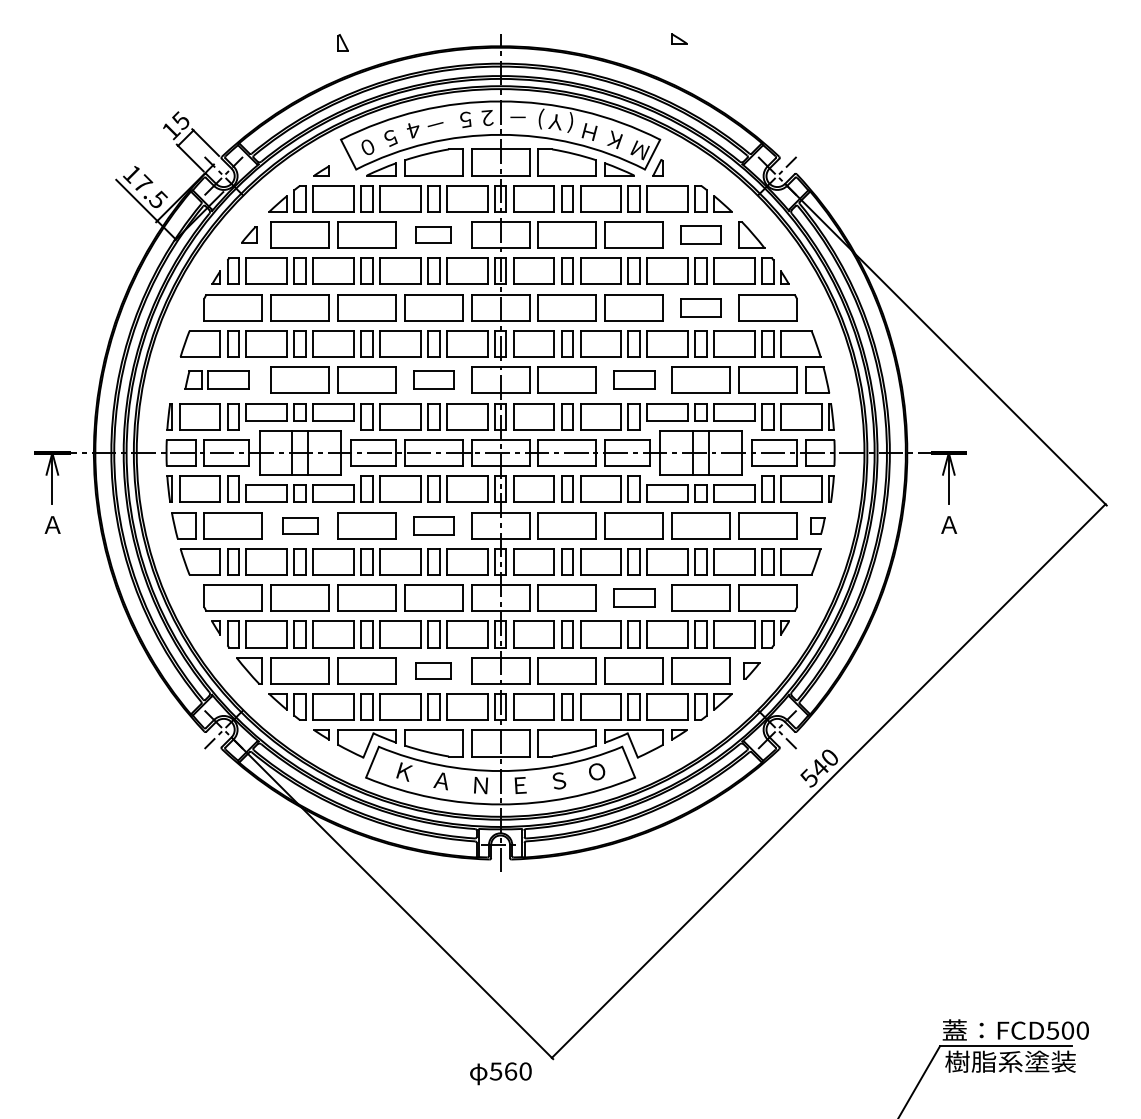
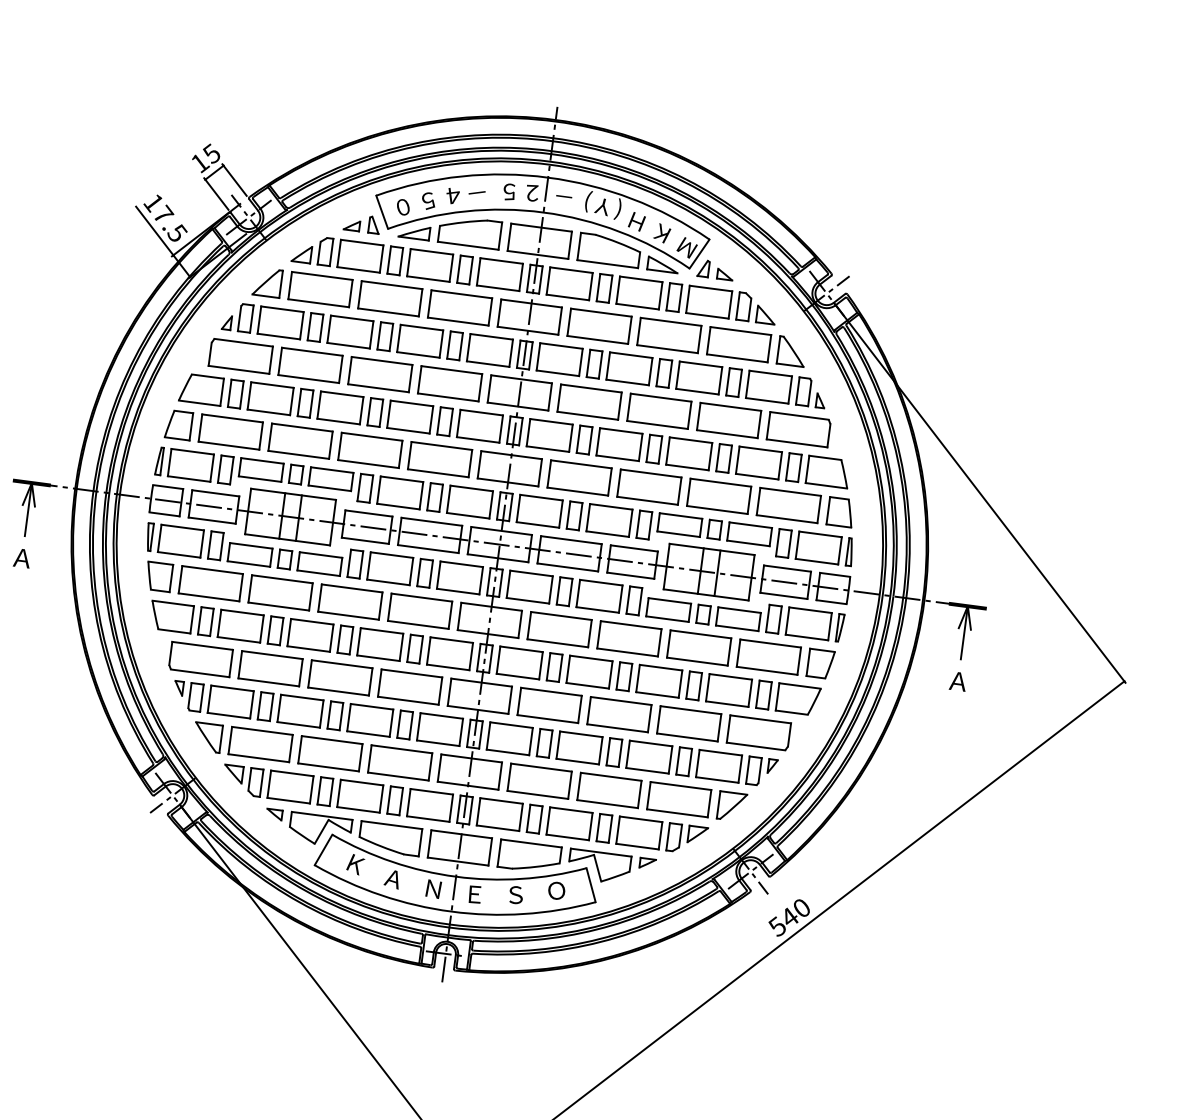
part: (679, 38) -> (725, 274), moved
part: (342, 42) -> (374, 224), moved
part: (249, 234) -> (267, 282), size x1.67
part: (433, 234) -> (459, 307), size x1.67
part: (700, 234) -> (738, 344), size x1.43
part: (700, 307) -> (728, 420), size x1.43
part: (216, 379) -> (213, 428), size x1.43
part: (433, 379) -> (439, 458), size x1.43
part: (633, 379) -> (648, 486), size x1.43
part: (299, 525) -> (279, 592), size x1.67
part: (433, 525) -> (419, 611), size x1.43
part: (817, 525) -> (820, 663), size x1.67
part: (633, 597) -> (618, 713), size x1.43
part: (433, 670) -> (399, 762), size x1.67
part: (751, 670) -> (731, 806), size x1.67

